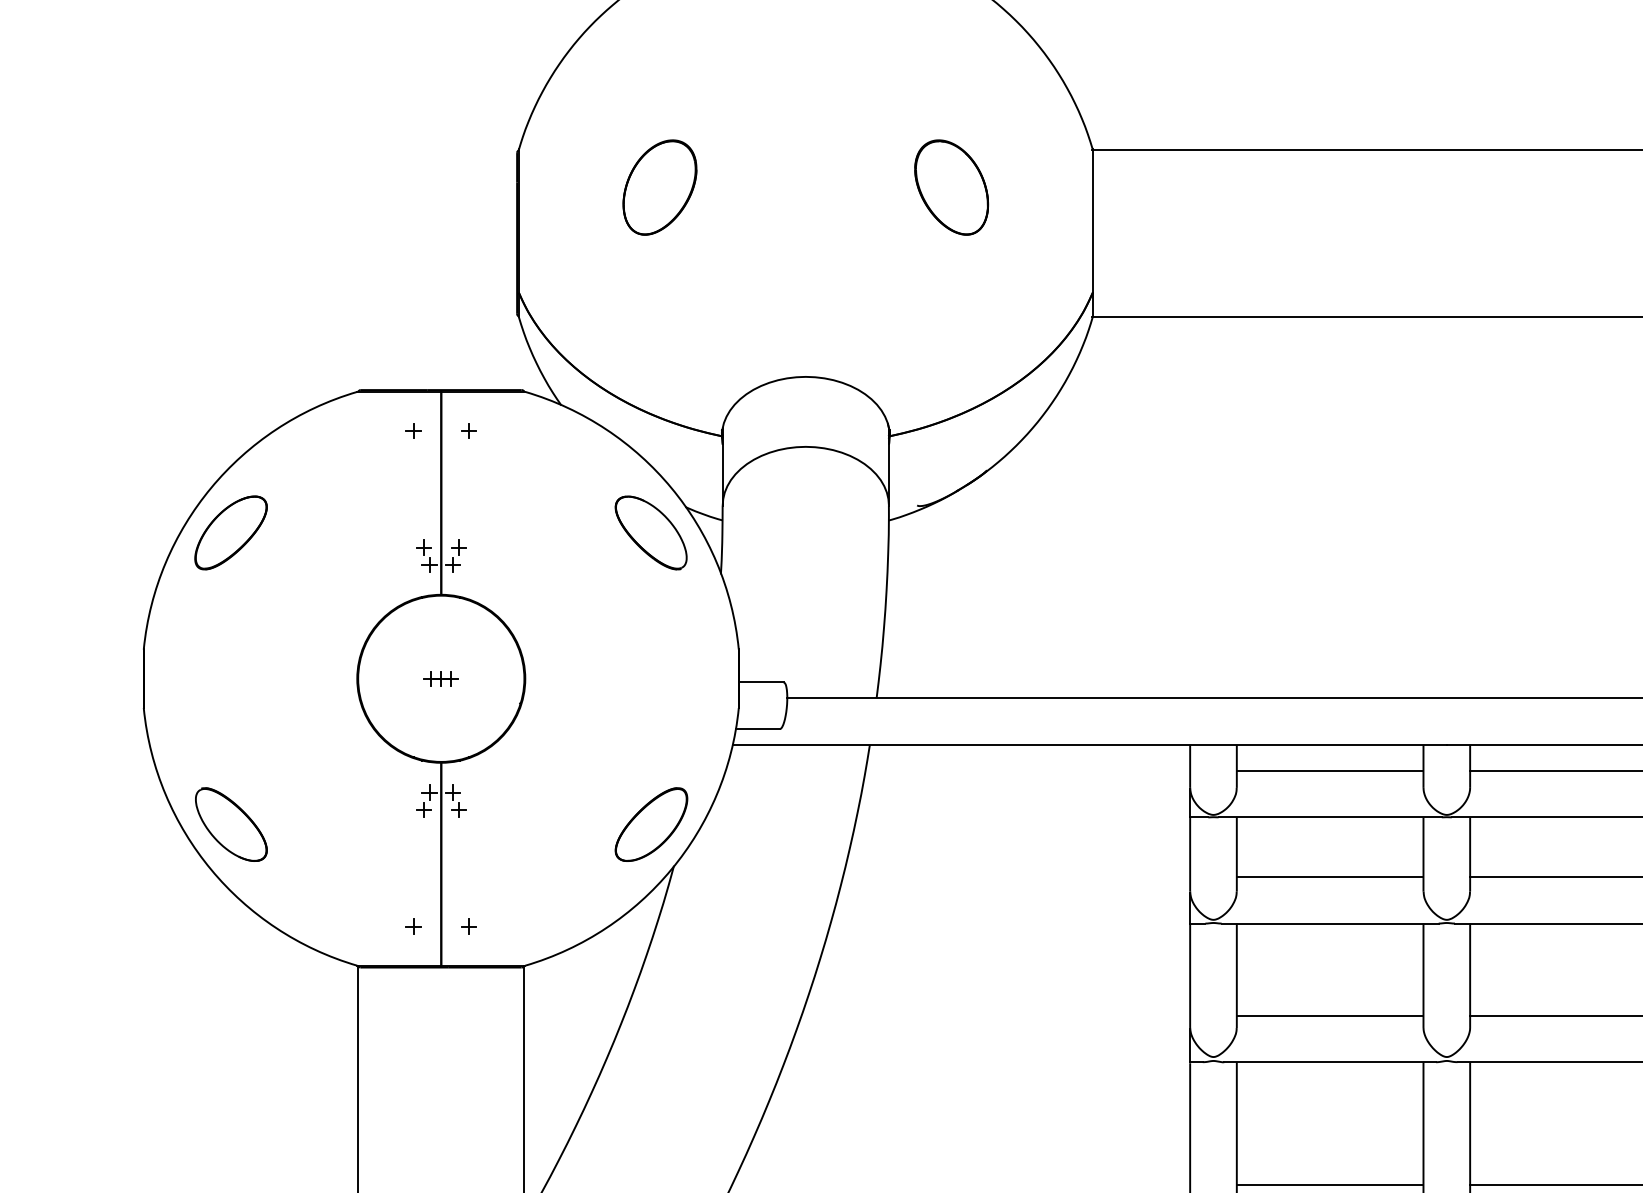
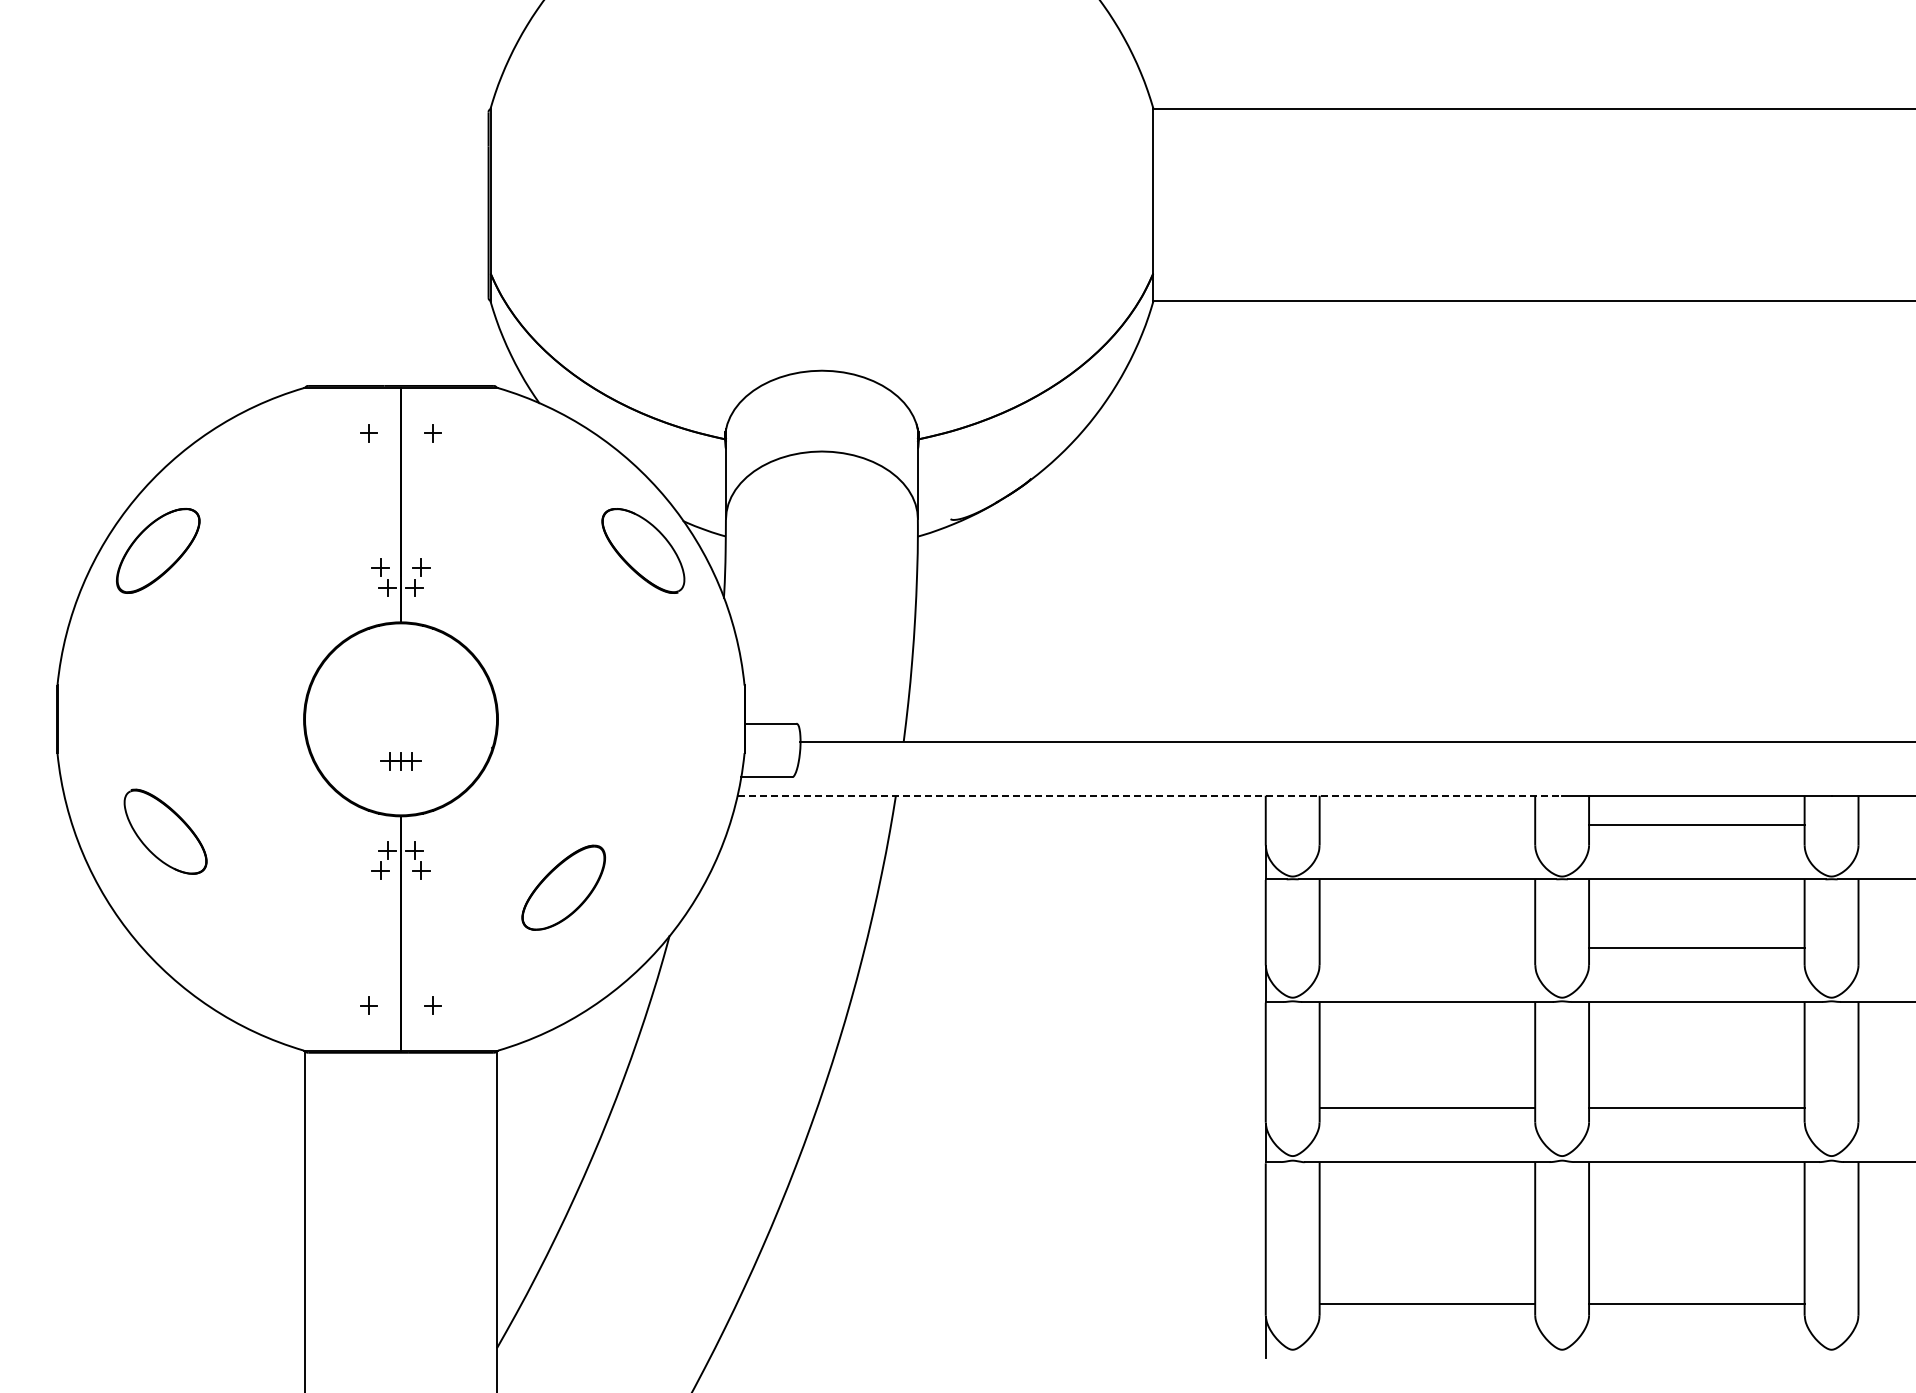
part: (659, 187) -> (653, 151), removed
part: (951, 187) -> (990, 151), removed
part: (440, 678) -> (400, 761), moved
line: (1090, 744) -> (1150, 795), solid -> dashed
line: (1330, 770) -> (1427, 825), removed
part: (231, 824) -> (165, 831), moved
part: (651, 824) -> (563, 887), moved
line: (1330, 877) -> (1427, 948), removed

